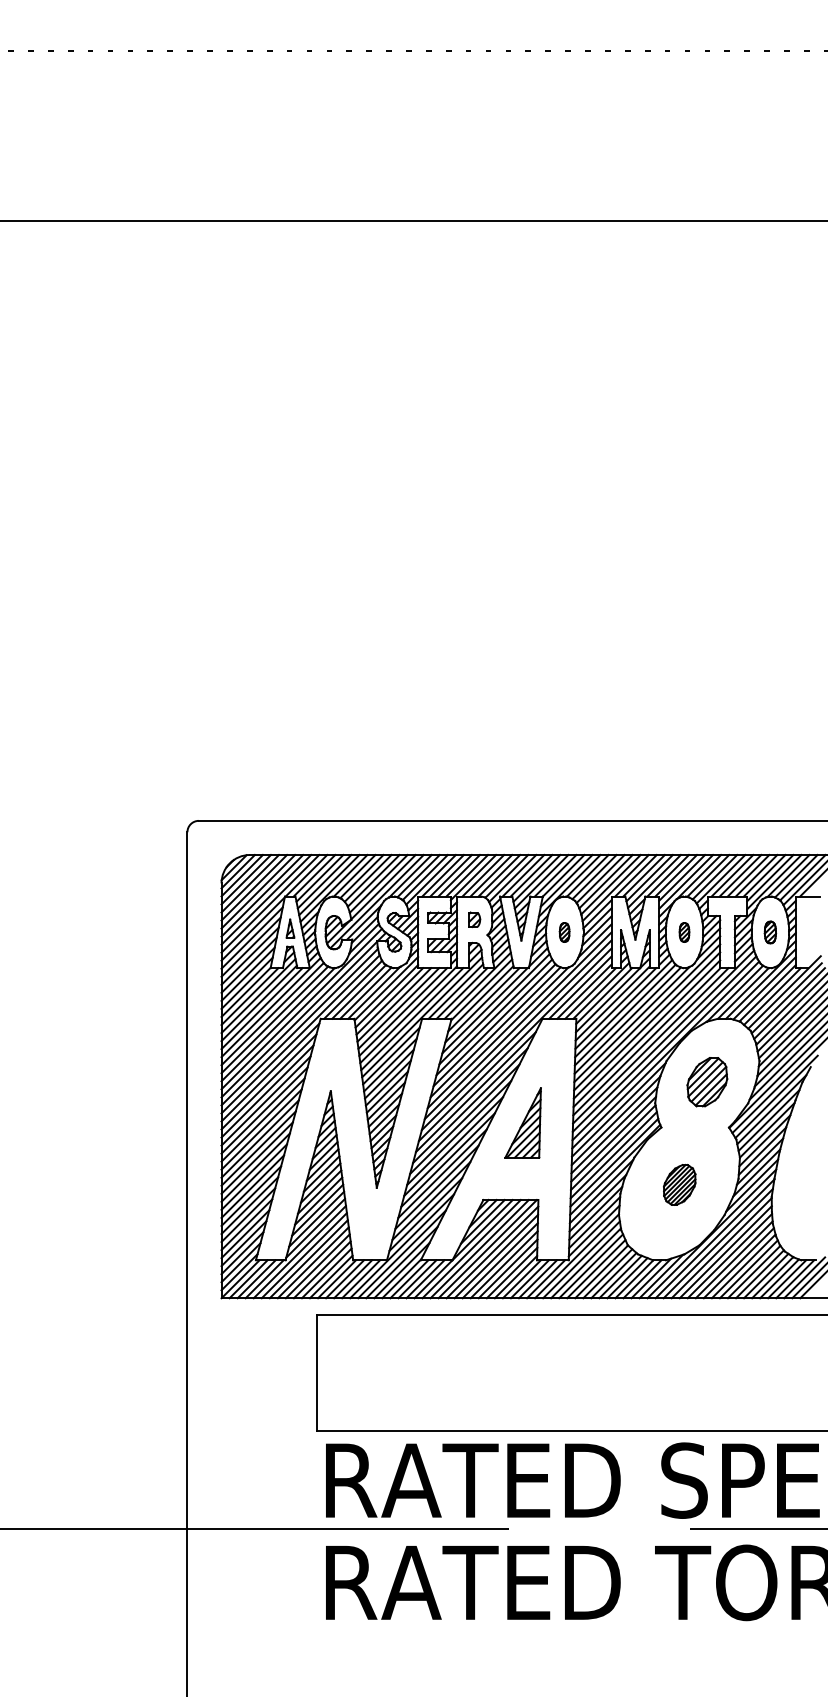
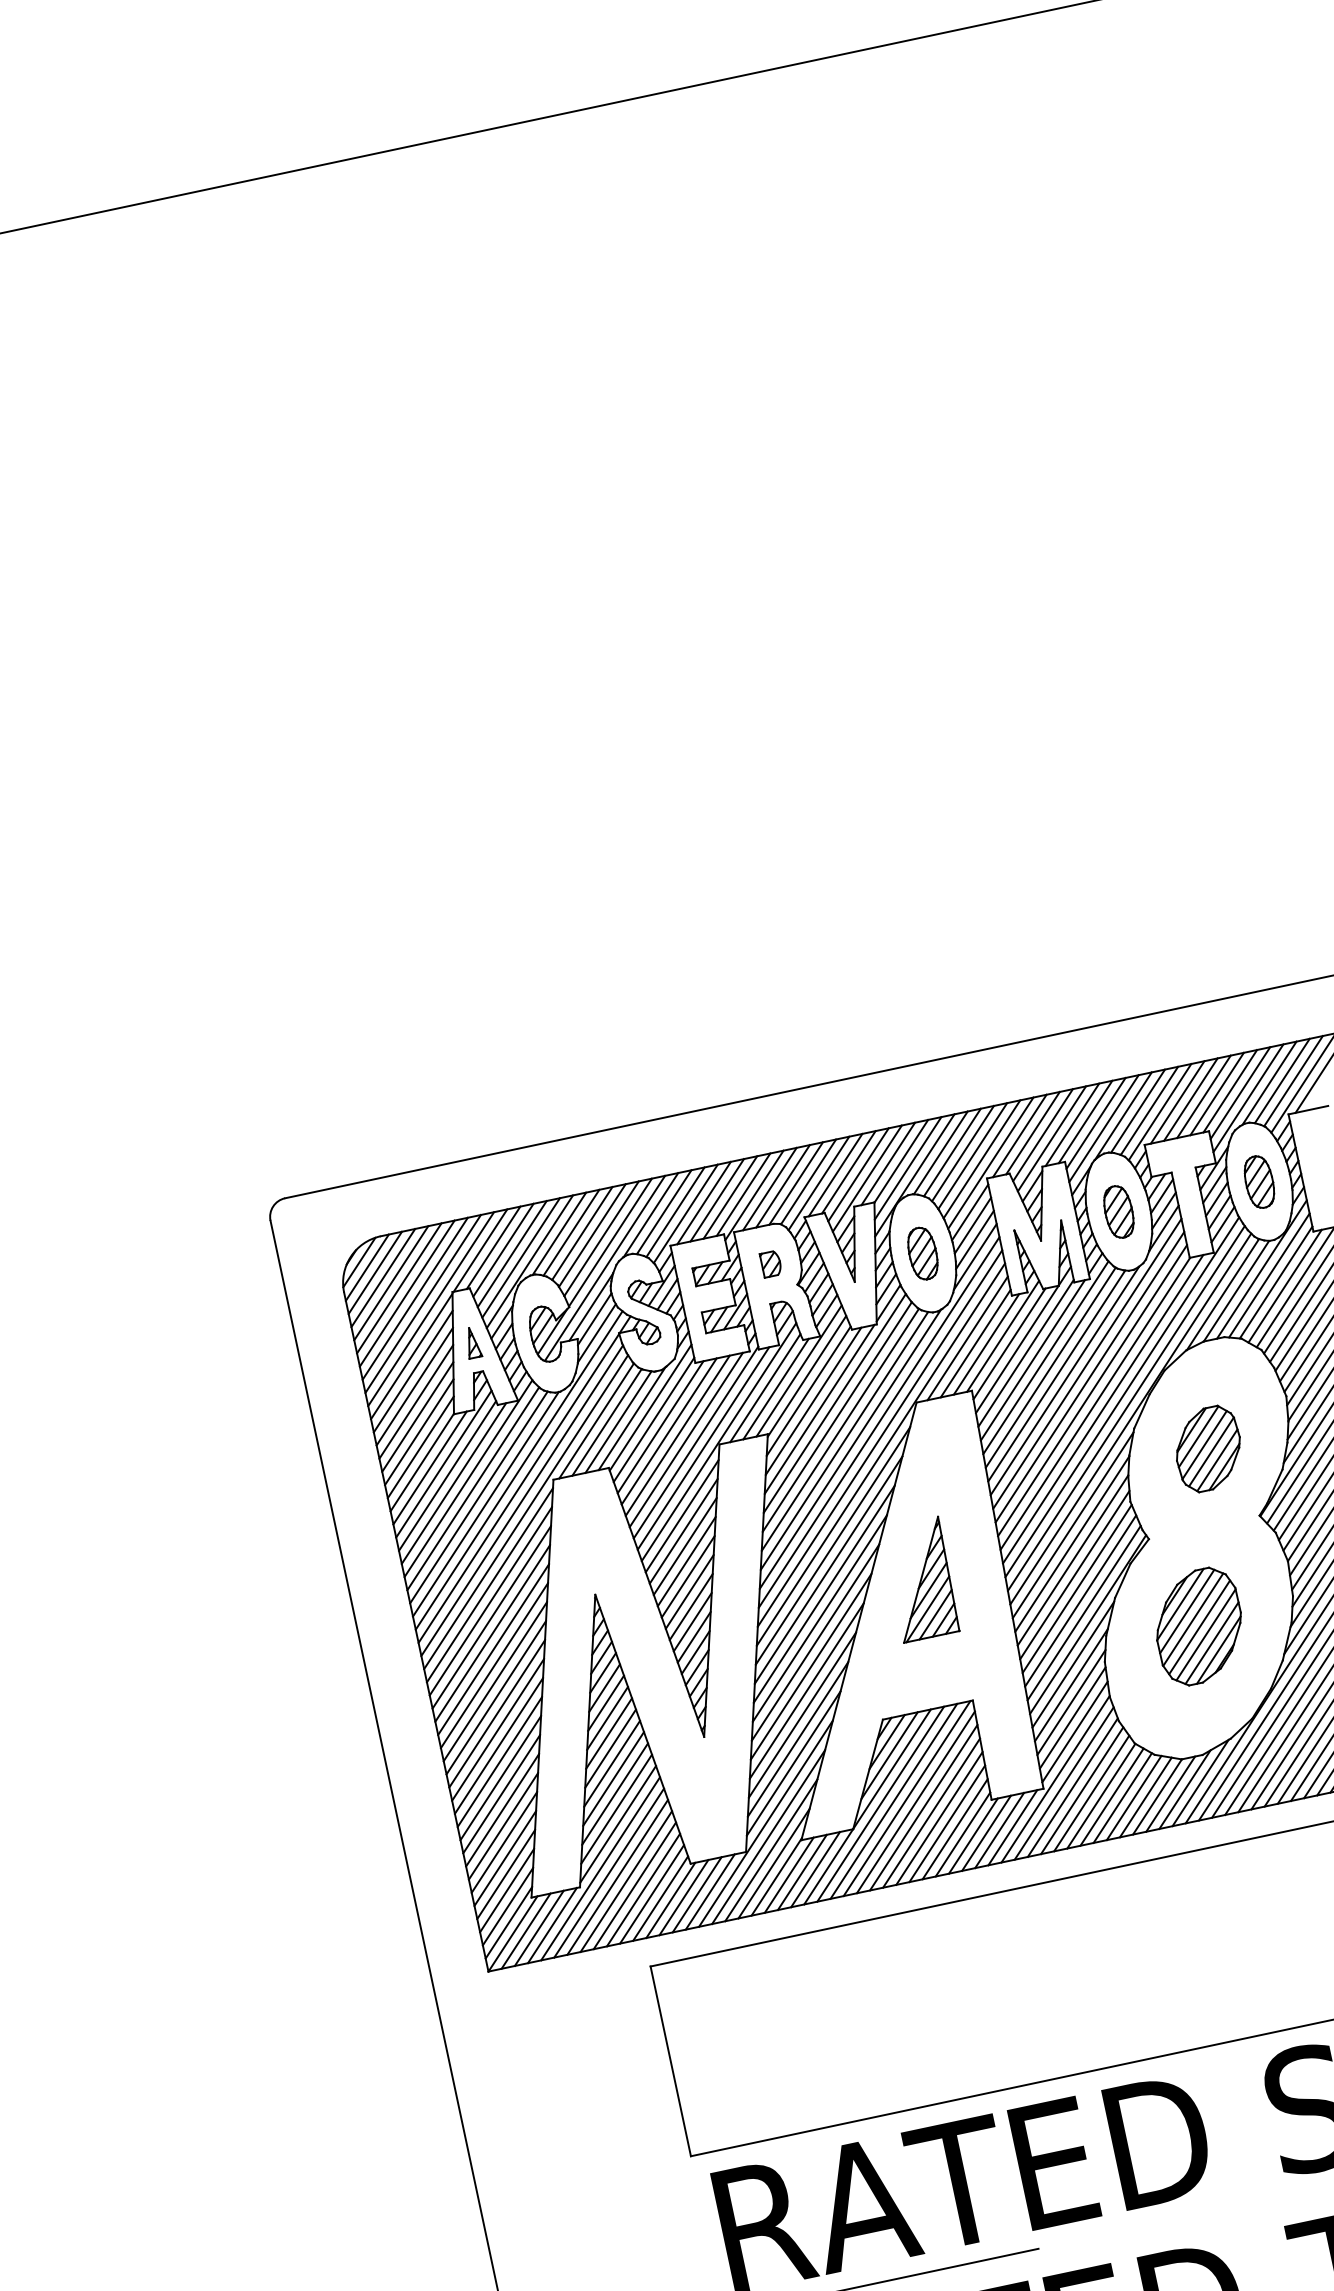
part: (564, 932) -> (922, 1253), size x1.67
part: (684, 932) -> (1118, 1211), size x1.67
part: (770, 932) -> (1259, 1182), size x1.43
part: (679, 1184) -> (1198, 1626), size x1.67

